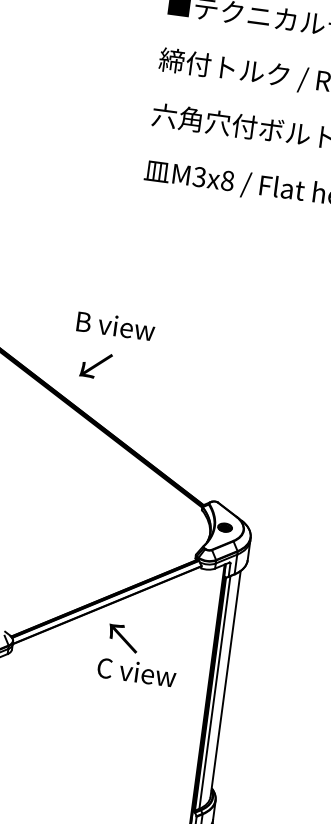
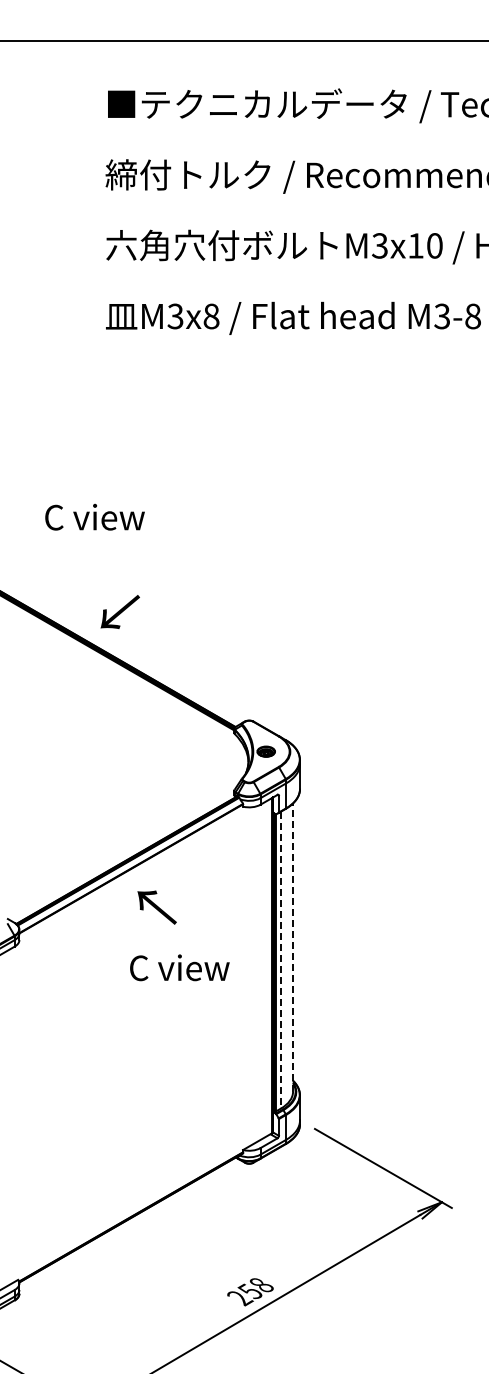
text: (115, 326) -> (95, 517), B view -> C view
text: (95, 365) -> (119, 611), moved
text: (136, 672) -> (179, 967), moved
line: (225, 683) -> (293, 947), solid -> dashed
line: (215, 692) -> (281, 960), solid -> dashed

